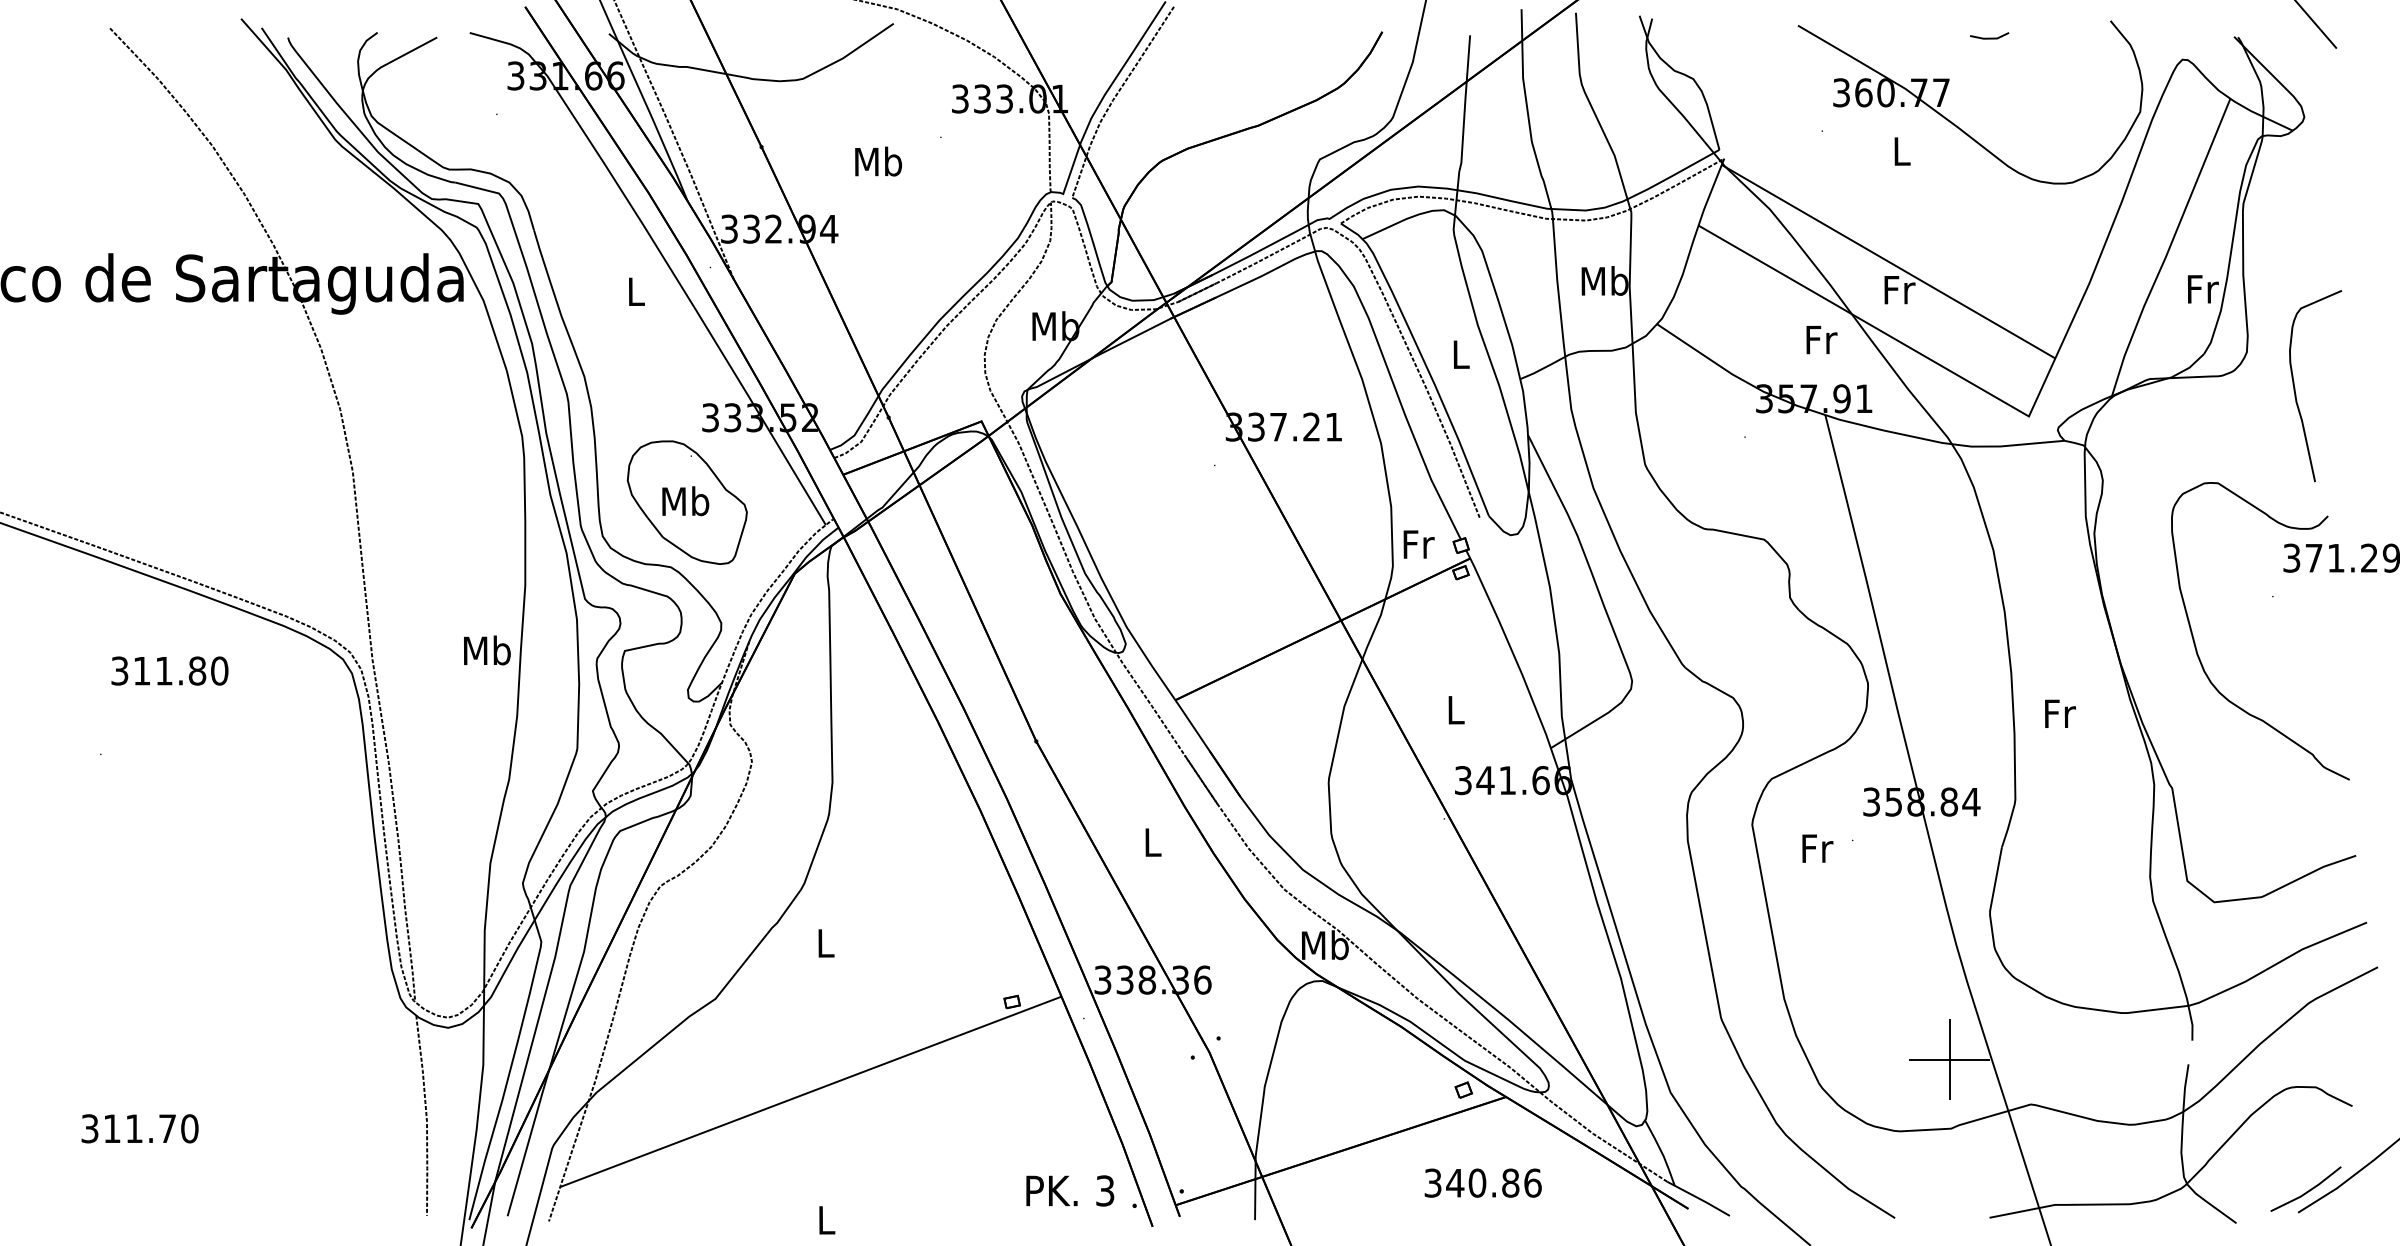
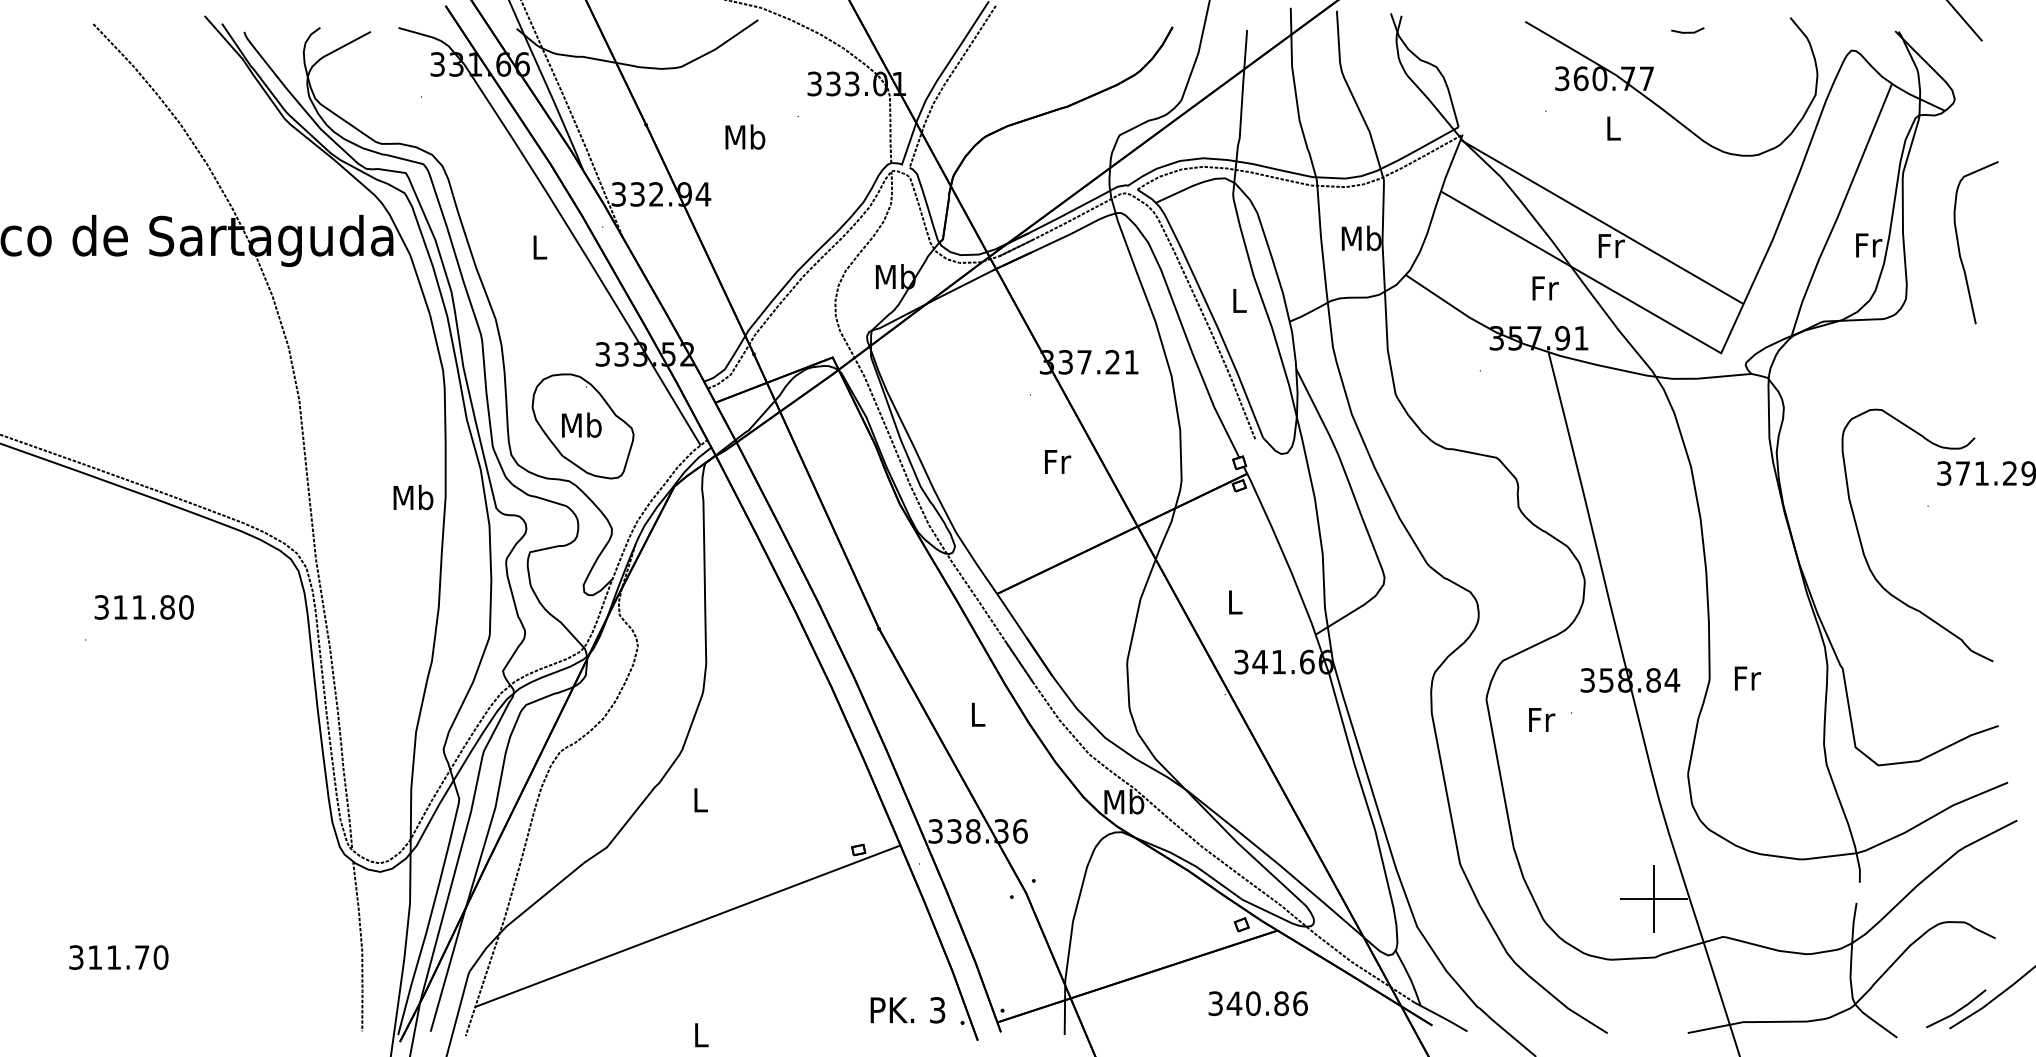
curve: (2295, 387) -> (1959, 243), moved
text: (1418, 544) -> (1057, 461), moved
text: (487, 650) -> (413, 497), moved
text: (169, 670) -> (143, 606), moved
text: (2060, 713) -> (1747, 678), moved

